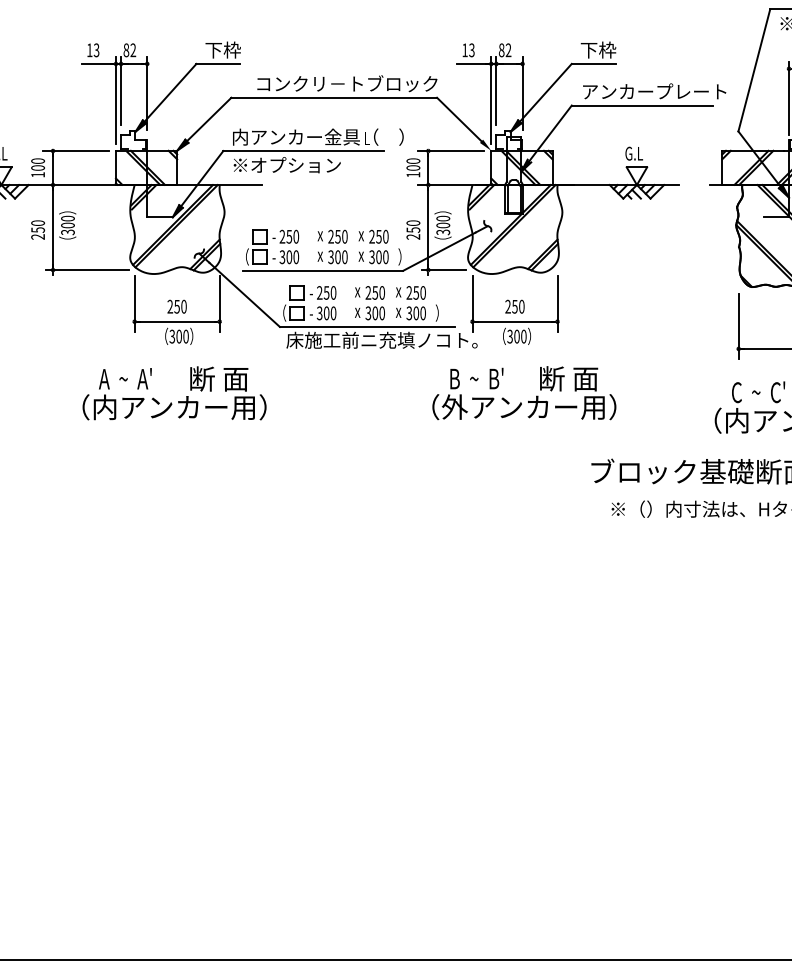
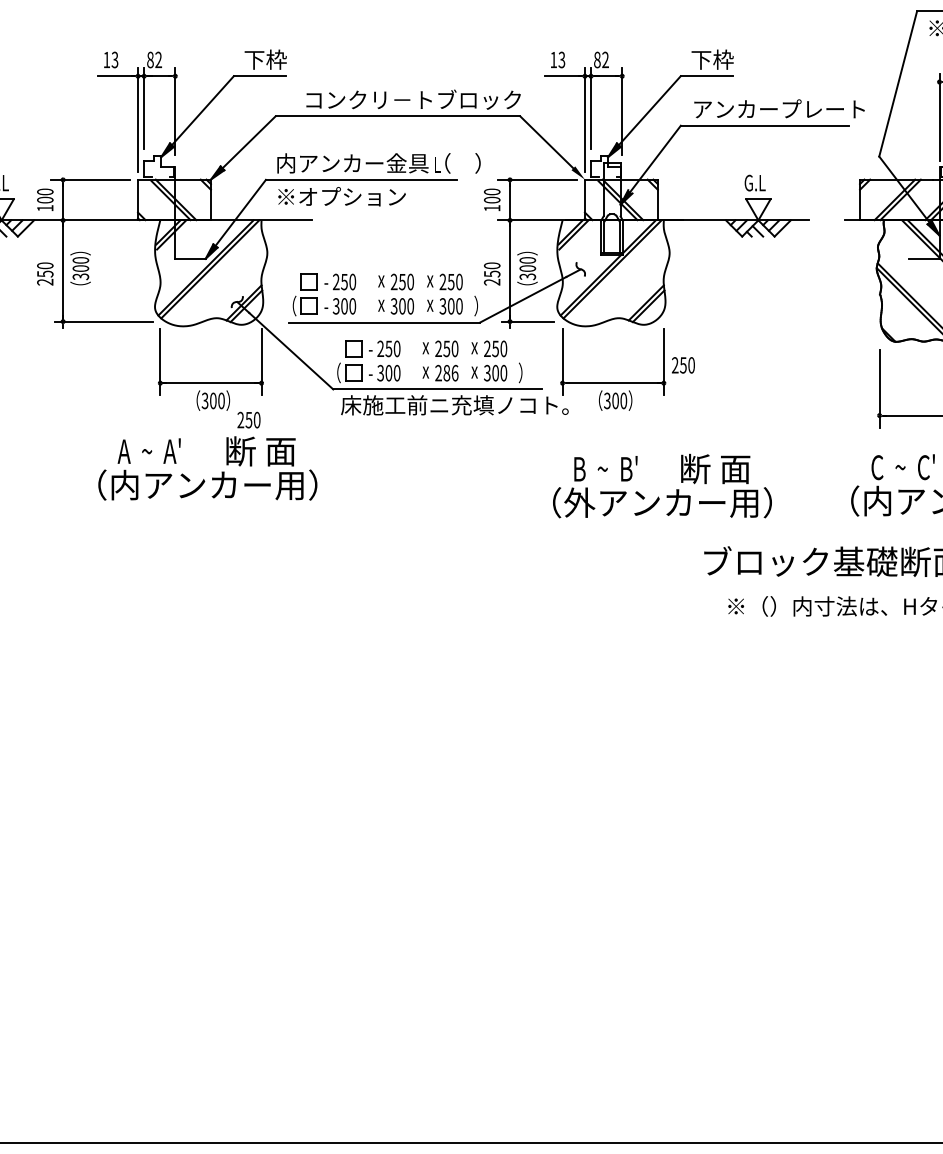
text: (176, 306) -> (248, 419), moved
text: (514, 306) -> (682, 365), moved
text: (375, 313) -> (447, 373), 300 -> 286
text: (524, 393) -> (662, 486), moved

